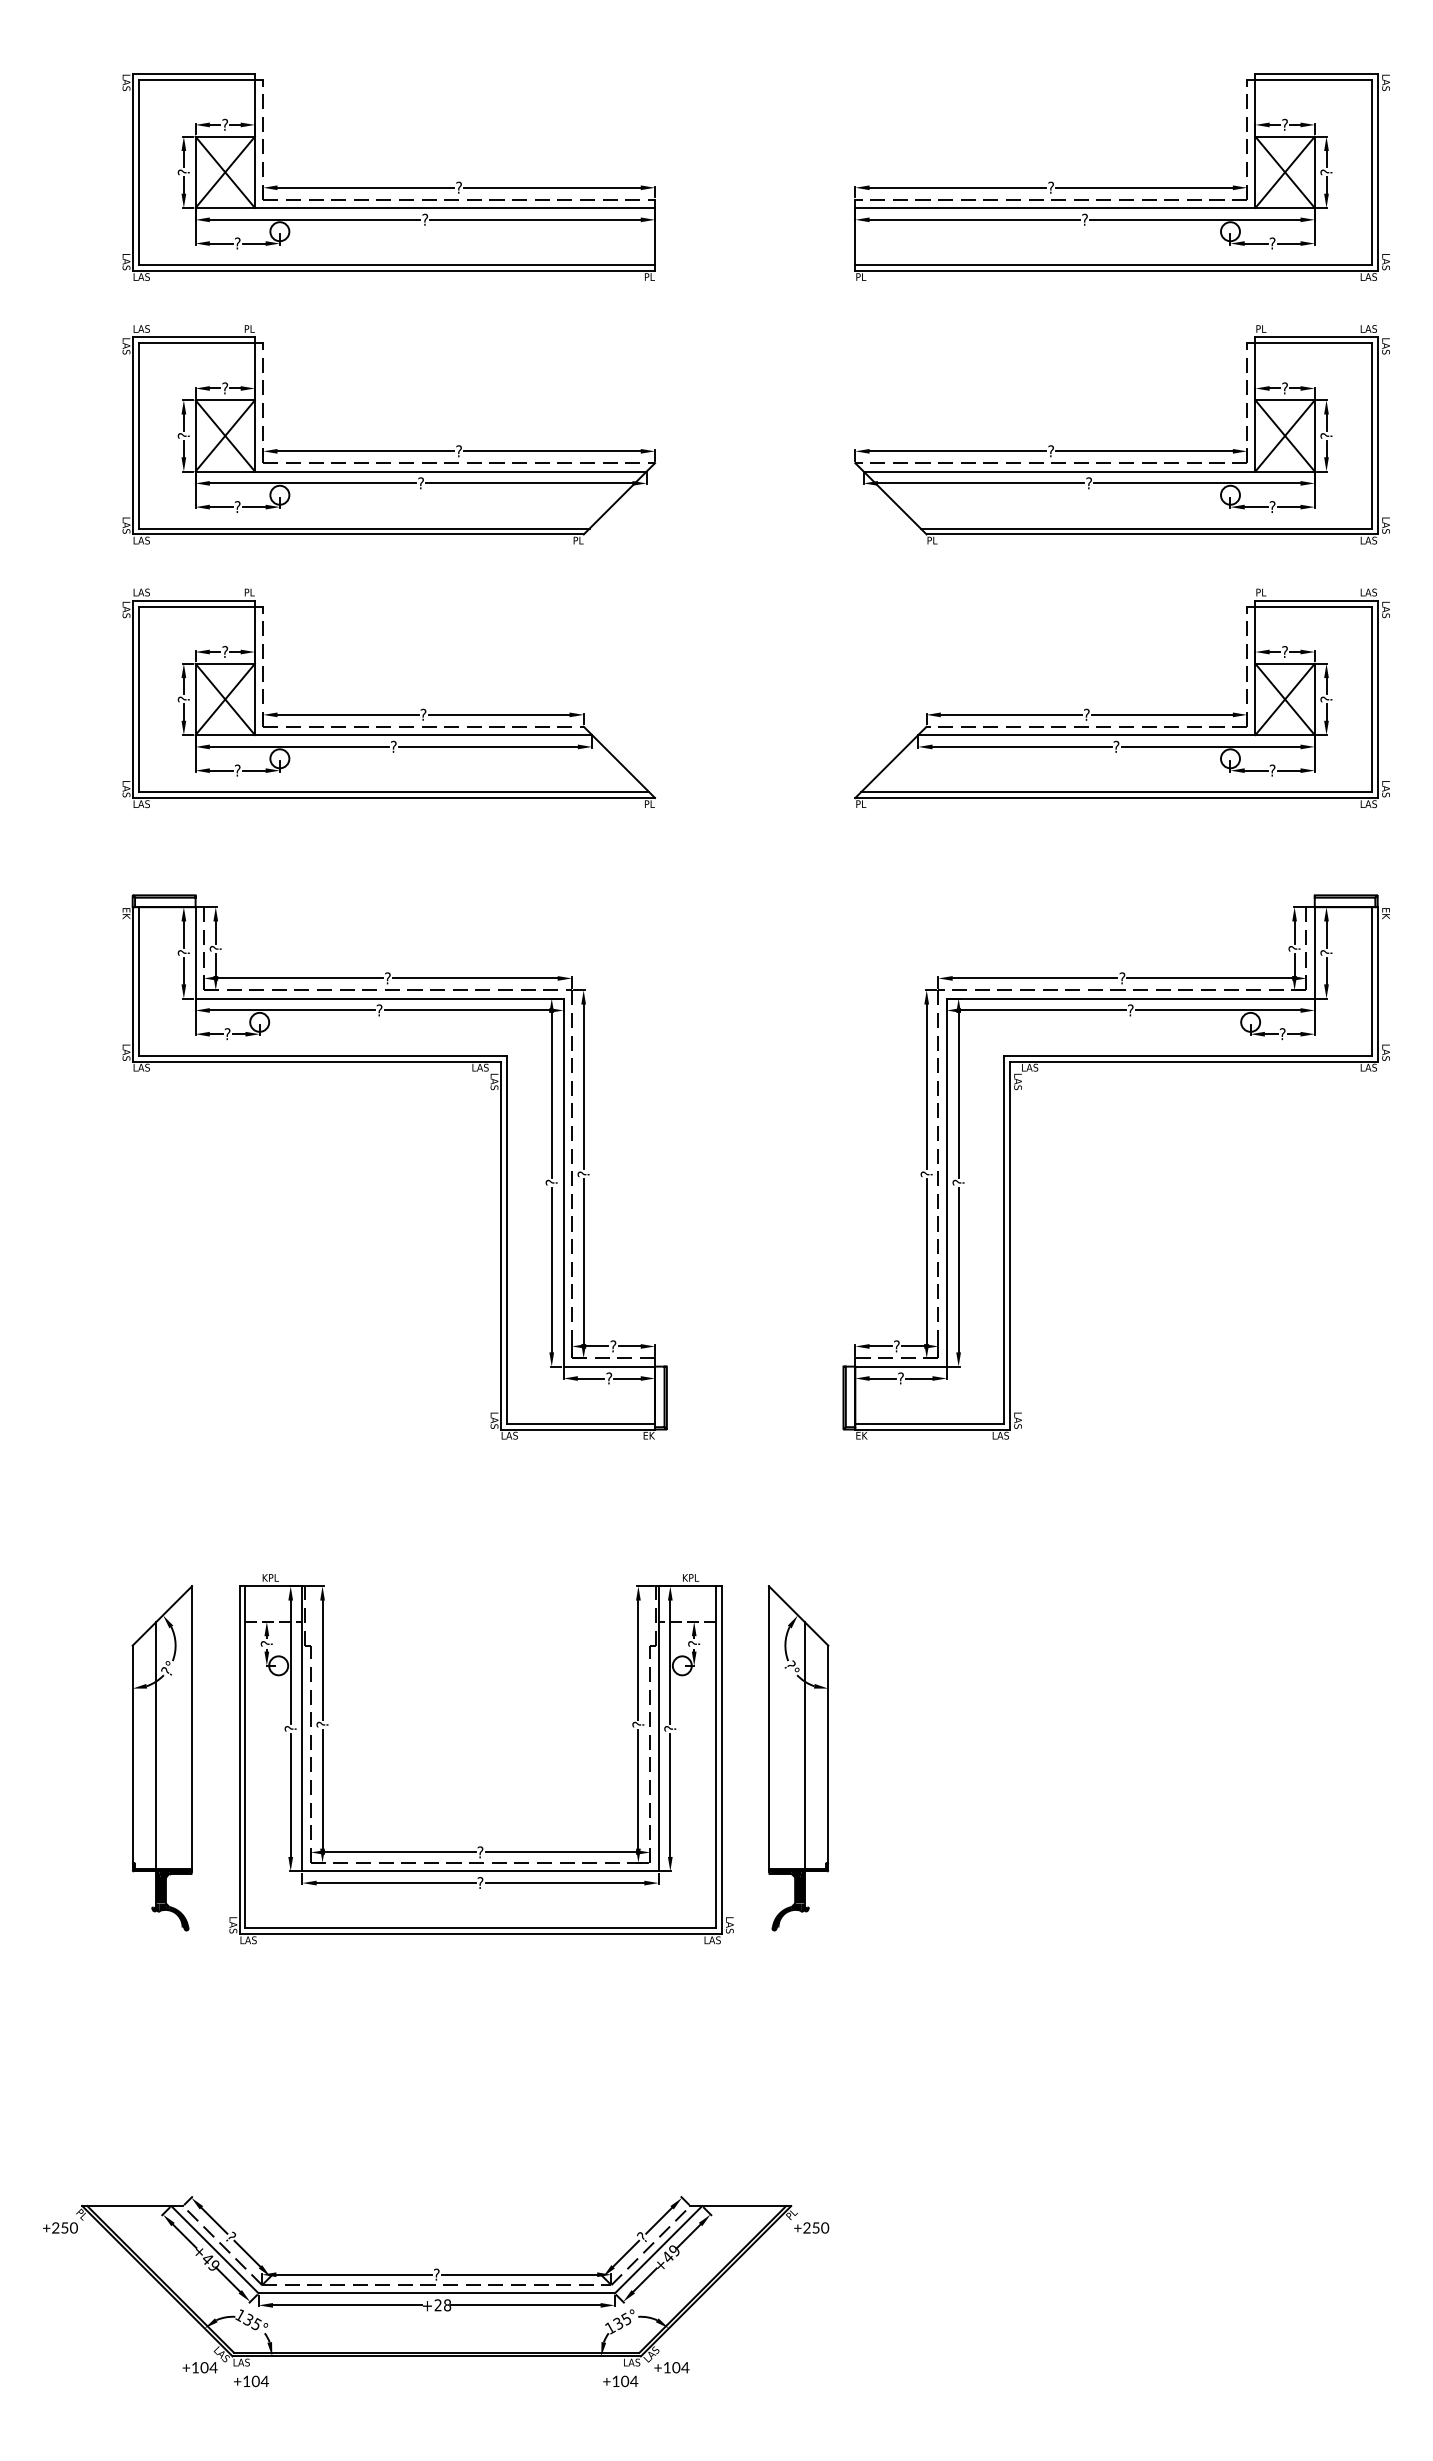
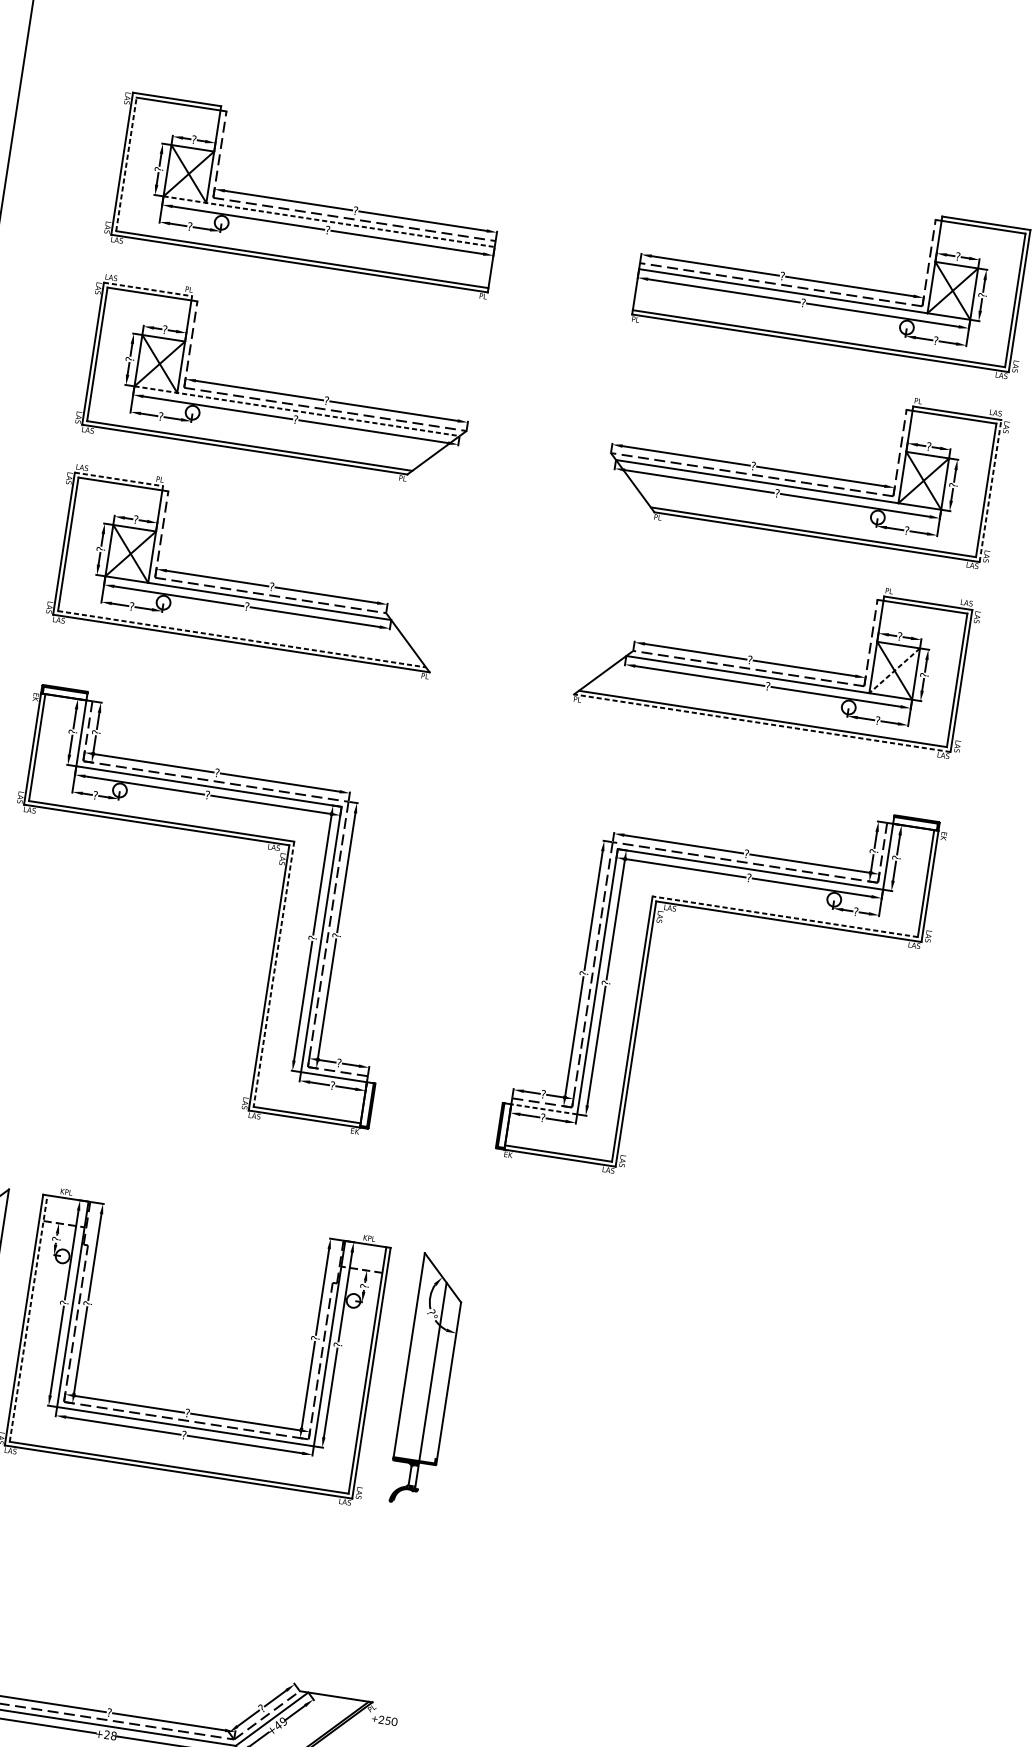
line: (138, 172) -> (126, 164), solid -> dashed
line: (425, 207) -> (329, 221), solid -> dashed
line: (194, 337) -> (148, 289), solid -> dashed
line: (1377, 435) -> (990, 490), solid -> dashed
line: (421, 471) -> (297, 411), solid -> dashed
line: (194, 600) -> (119, 479), solid -> dashed
line: (1284, 699) -> (894, 670), solid -> dashed
line: (394, 792) -> (242, 639), solid -> dashed
line: (1116, 797) -> (762, 722), solid -> dashed
line: (1187, 1055) -> (785, 916), solid -> dashed
line: (506, 1240) -> (273, 974), solid -> dashed
line: (901, 1366) -> (544, 1109), solid -> dashed
line: (245, 1757) -> (28, 1318), solid -> dashed
fill: (799, 1890) -> (413, 1475), removed

